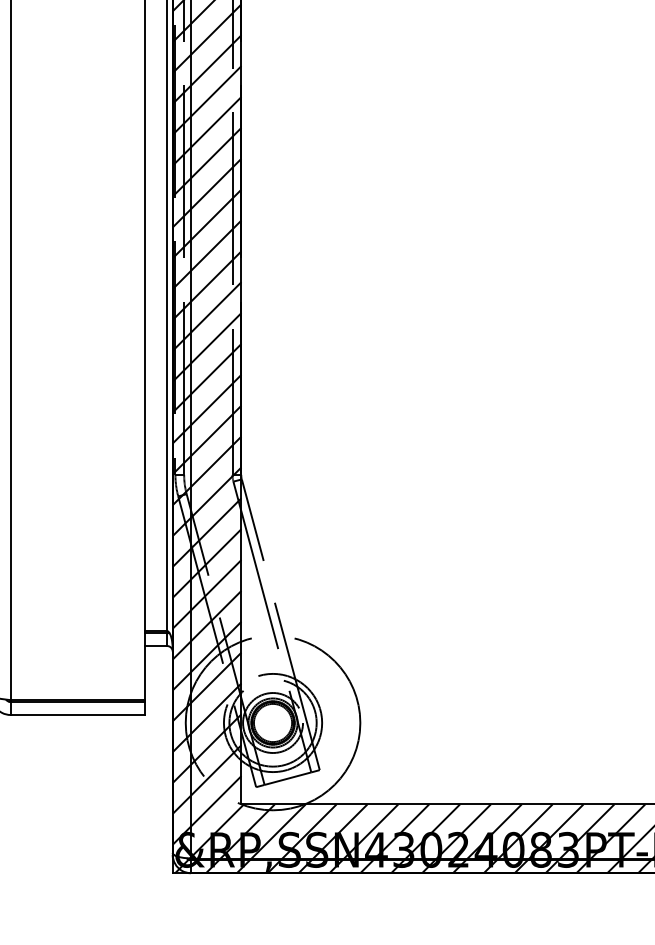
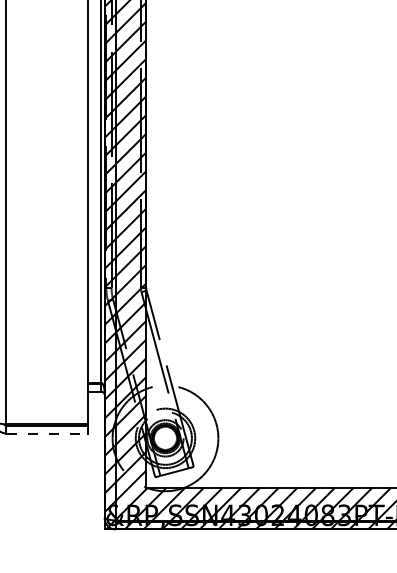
line: (78, 714) -> (47, 433), solid -> dashed

